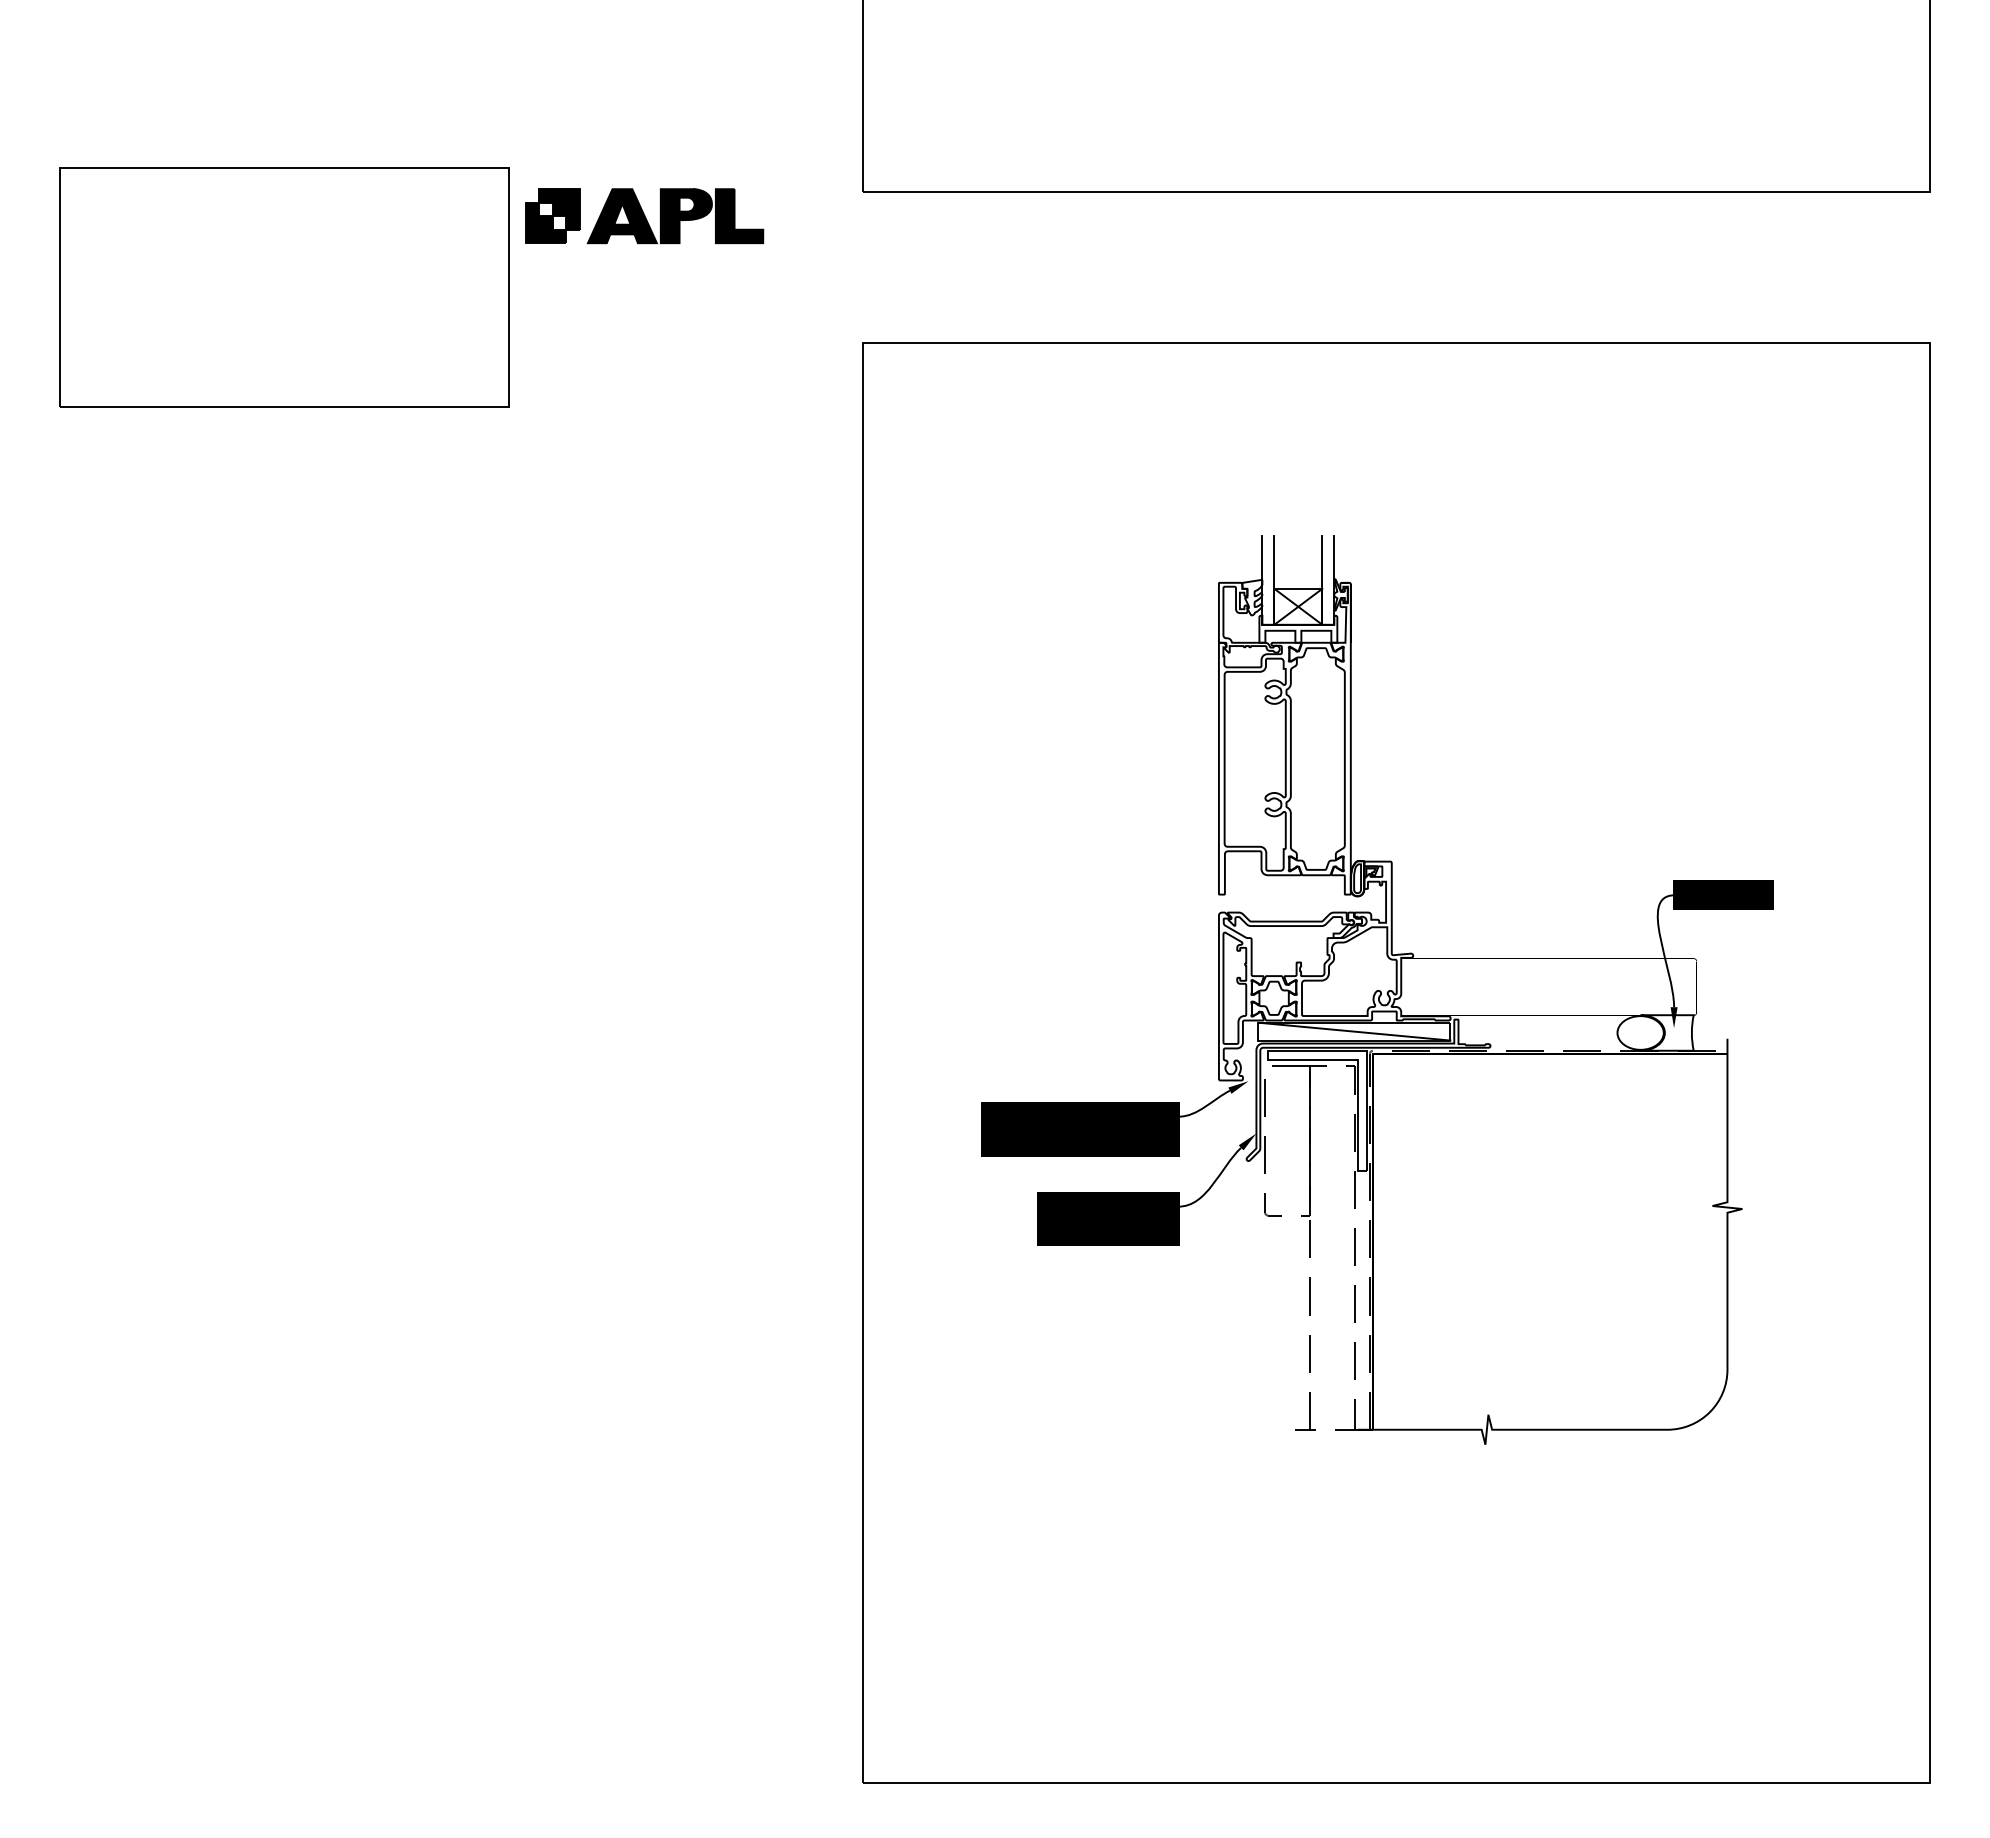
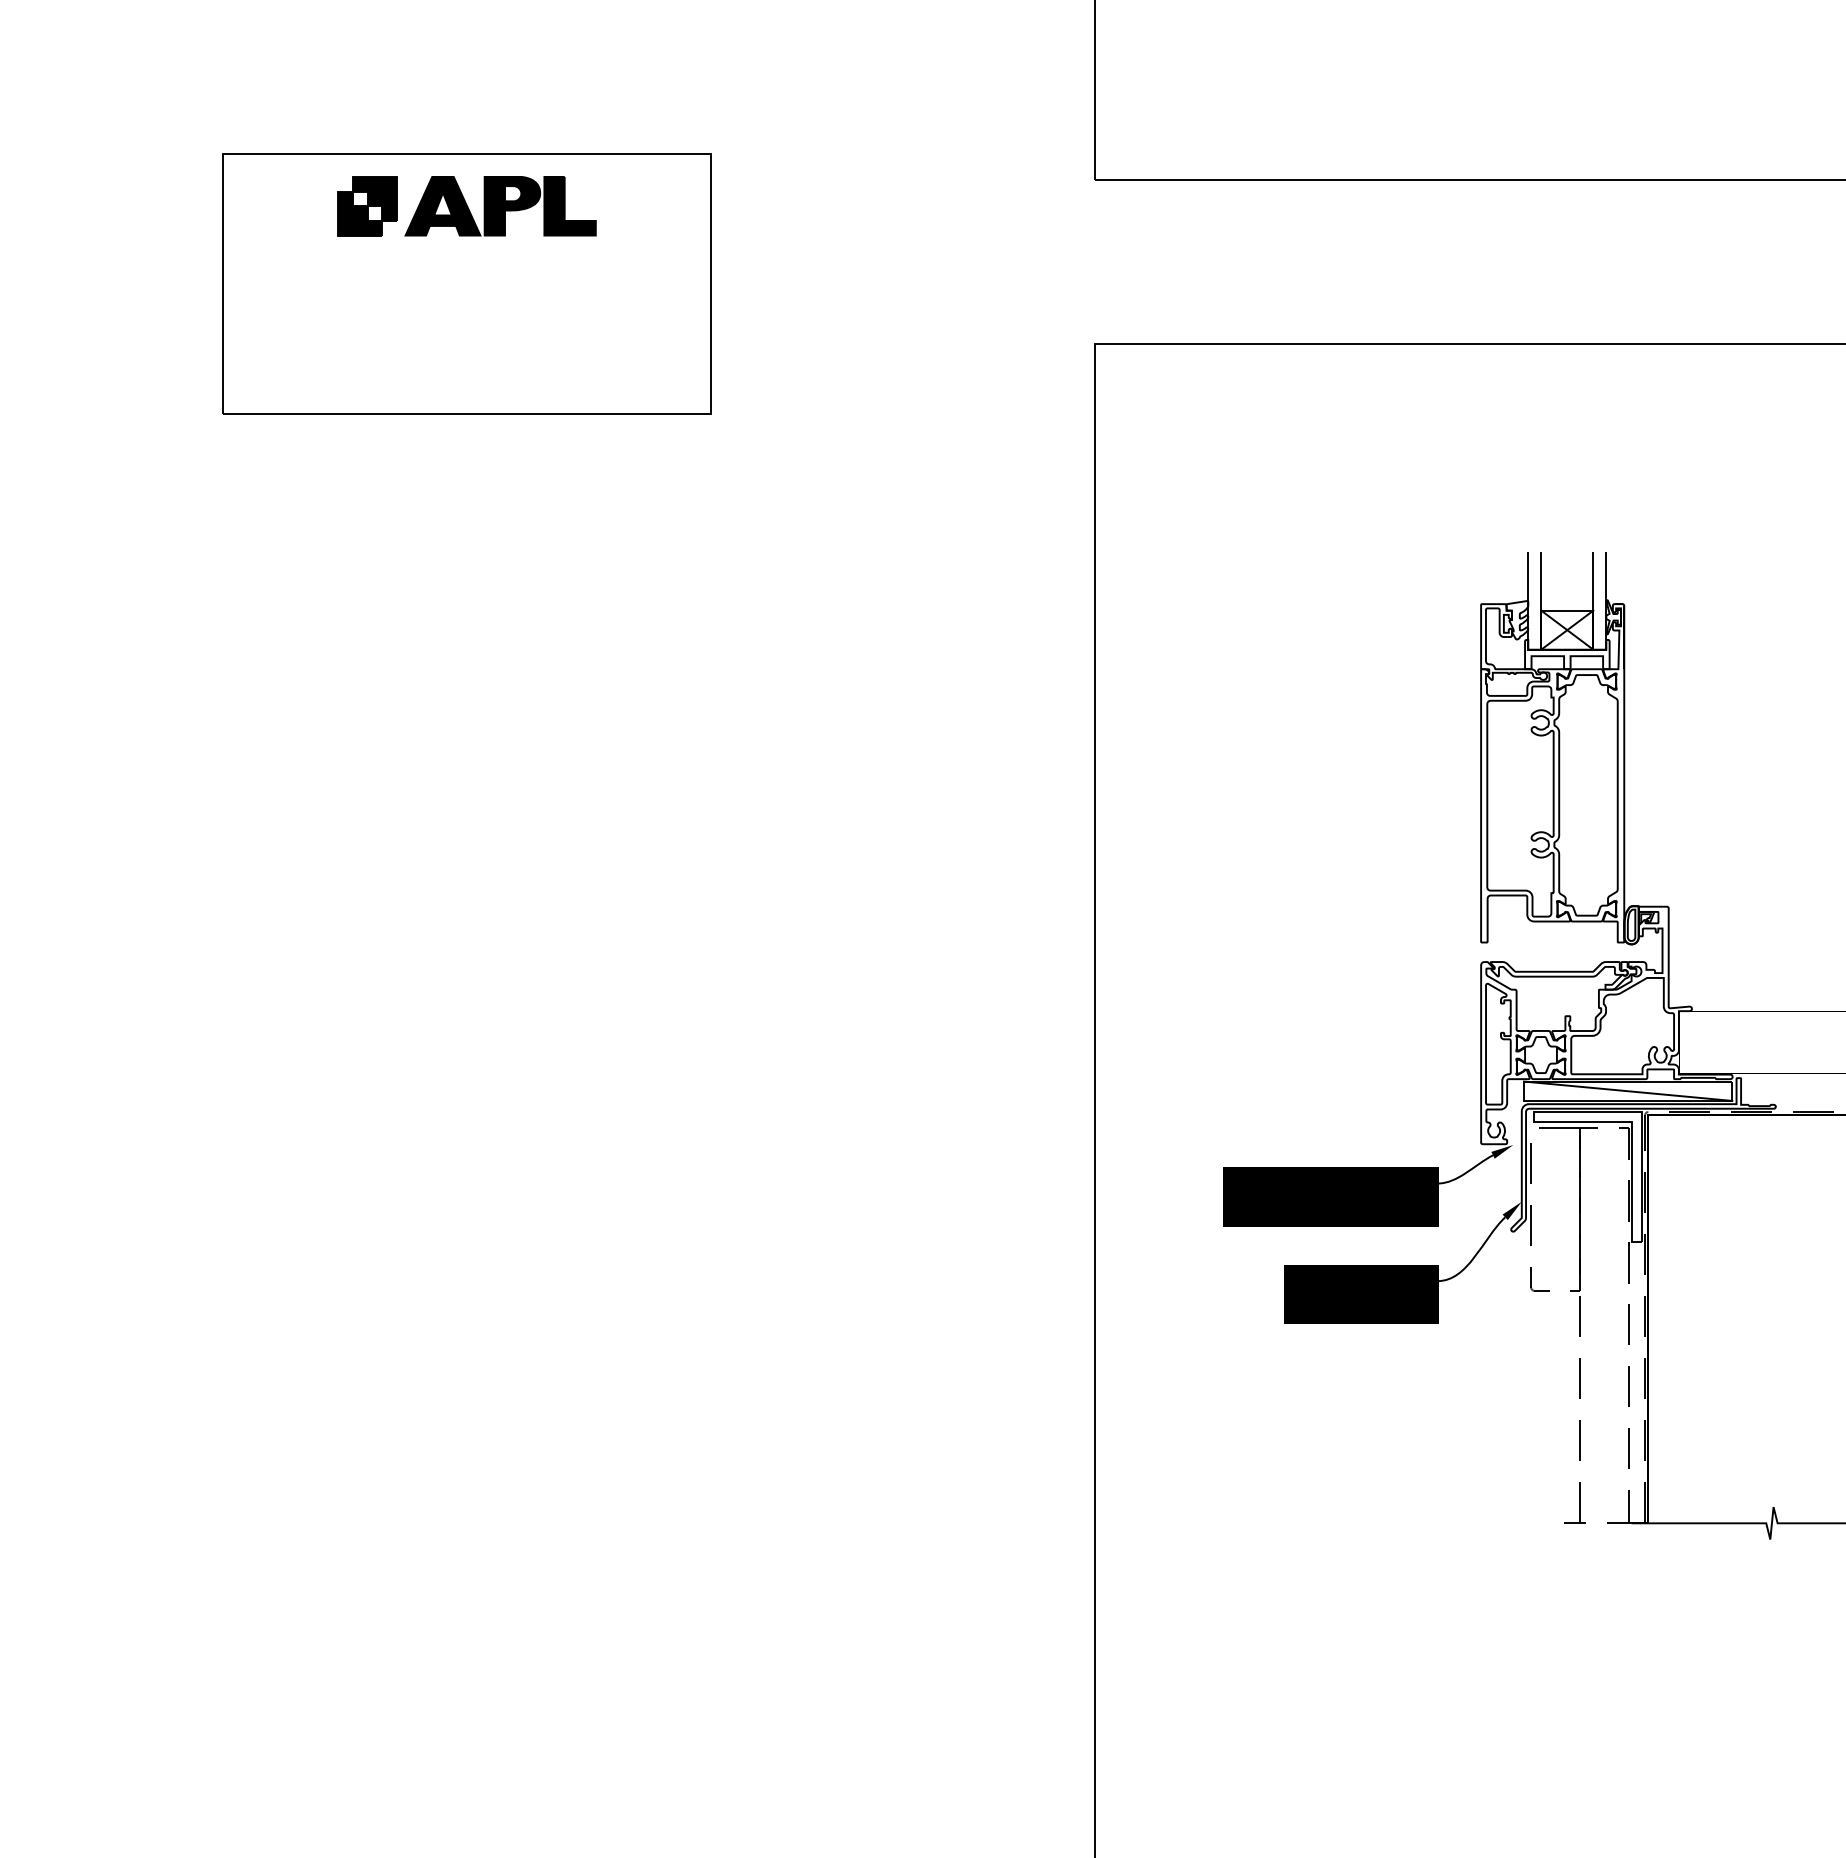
part: (644, 216) -> (466, 206), moved

